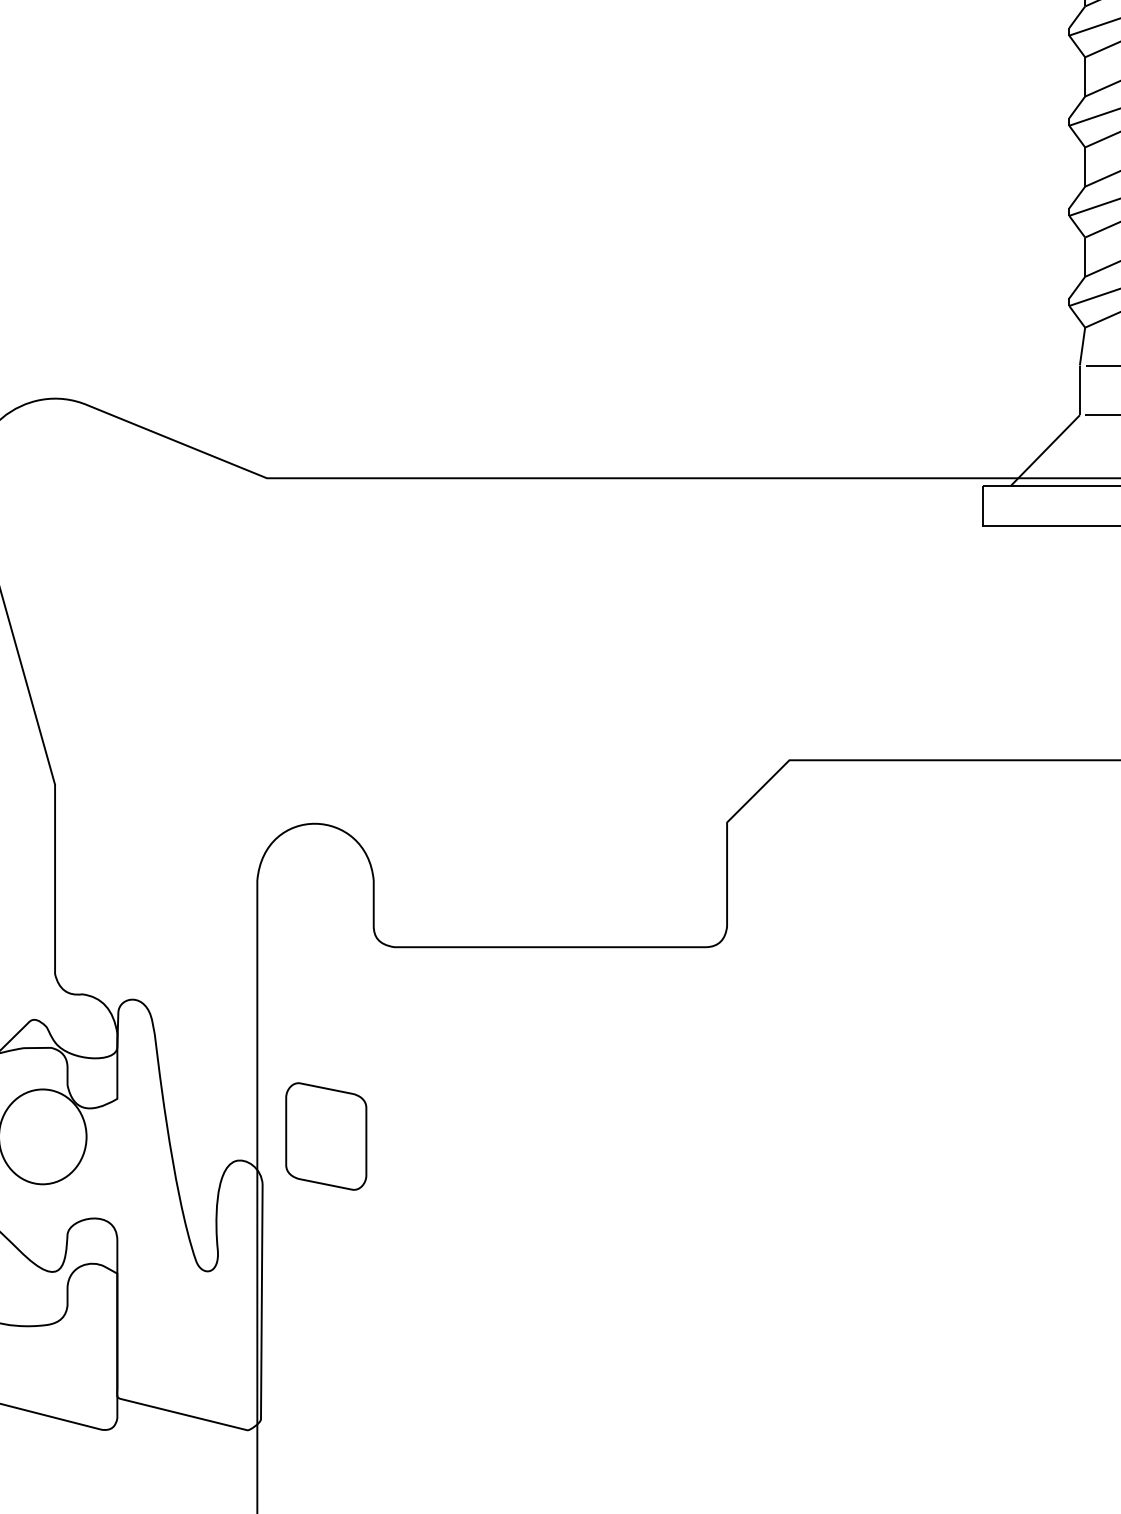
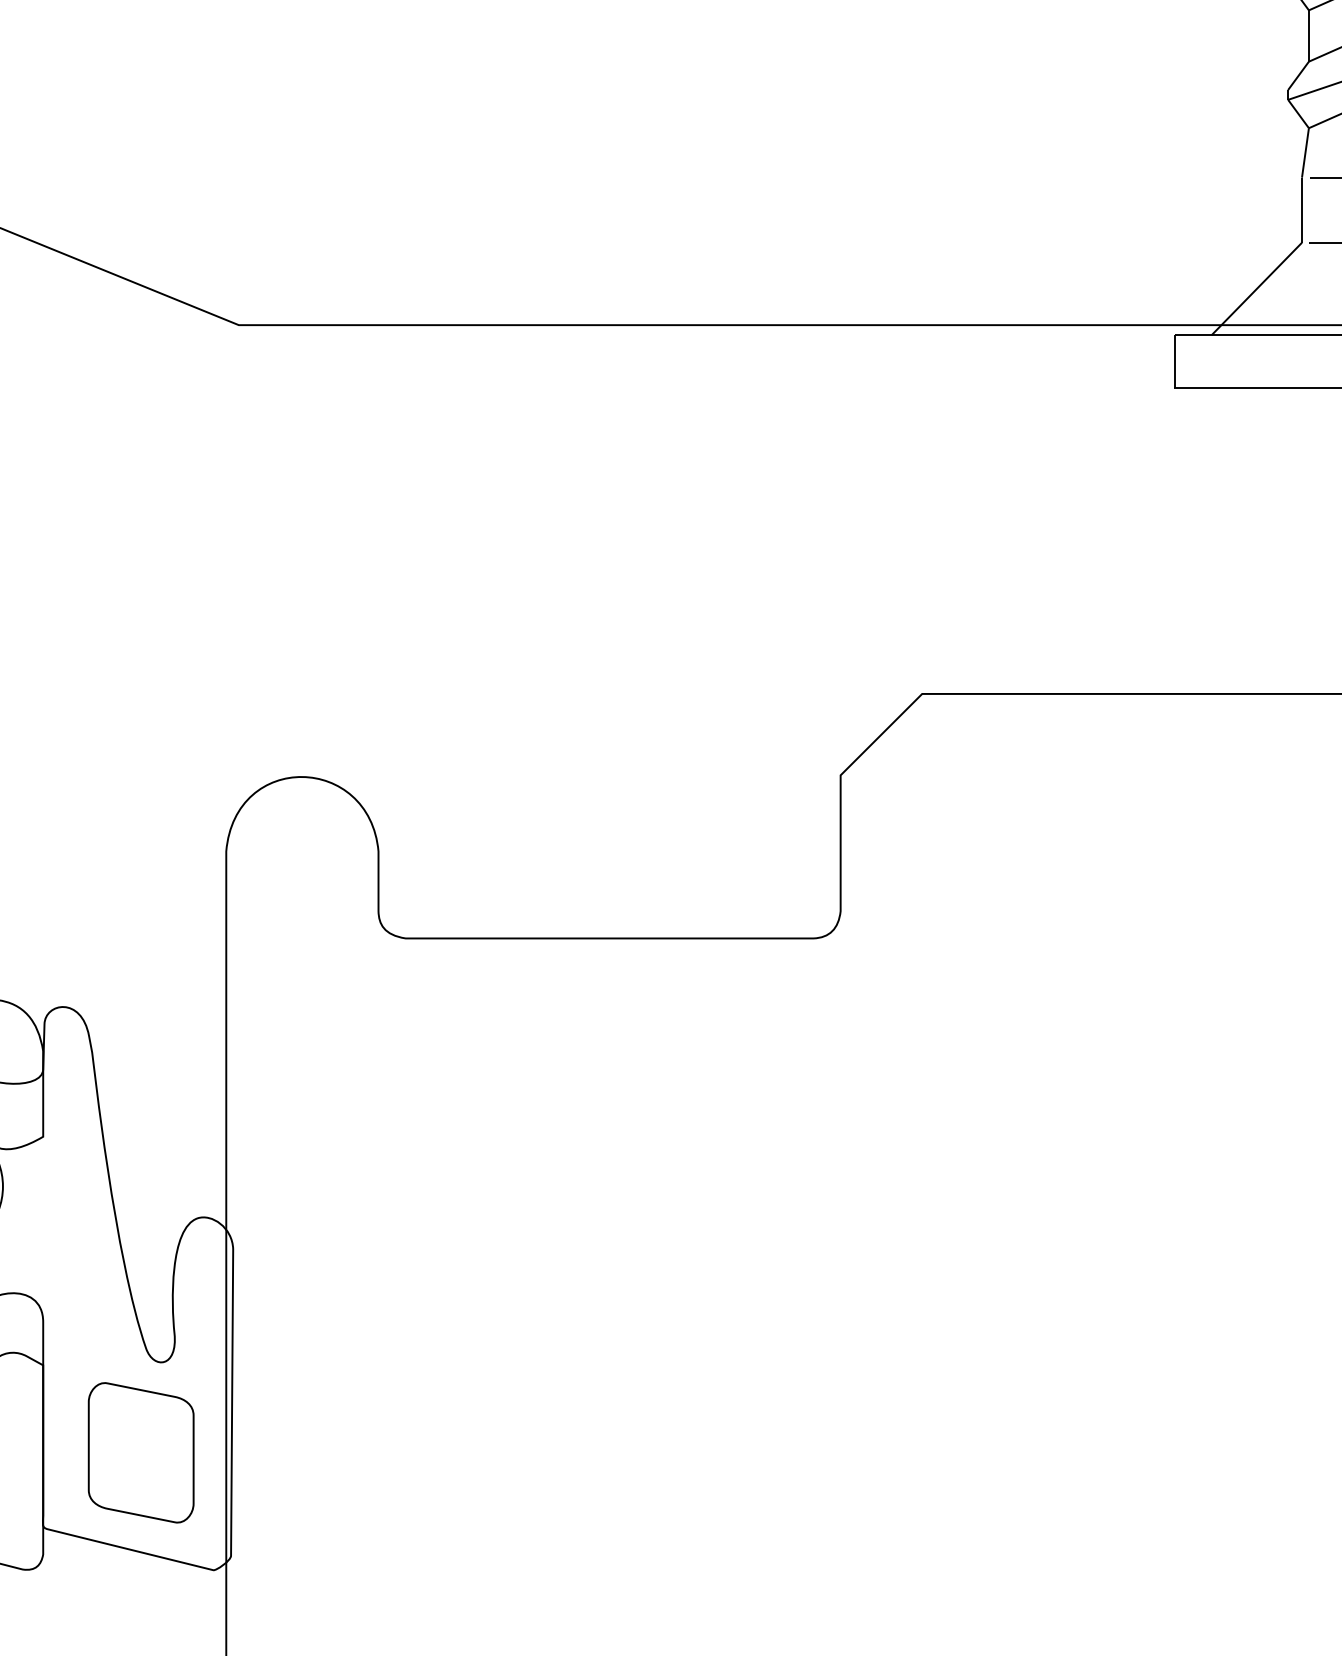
part: (326, 1136) -> (141, 1452), moved

